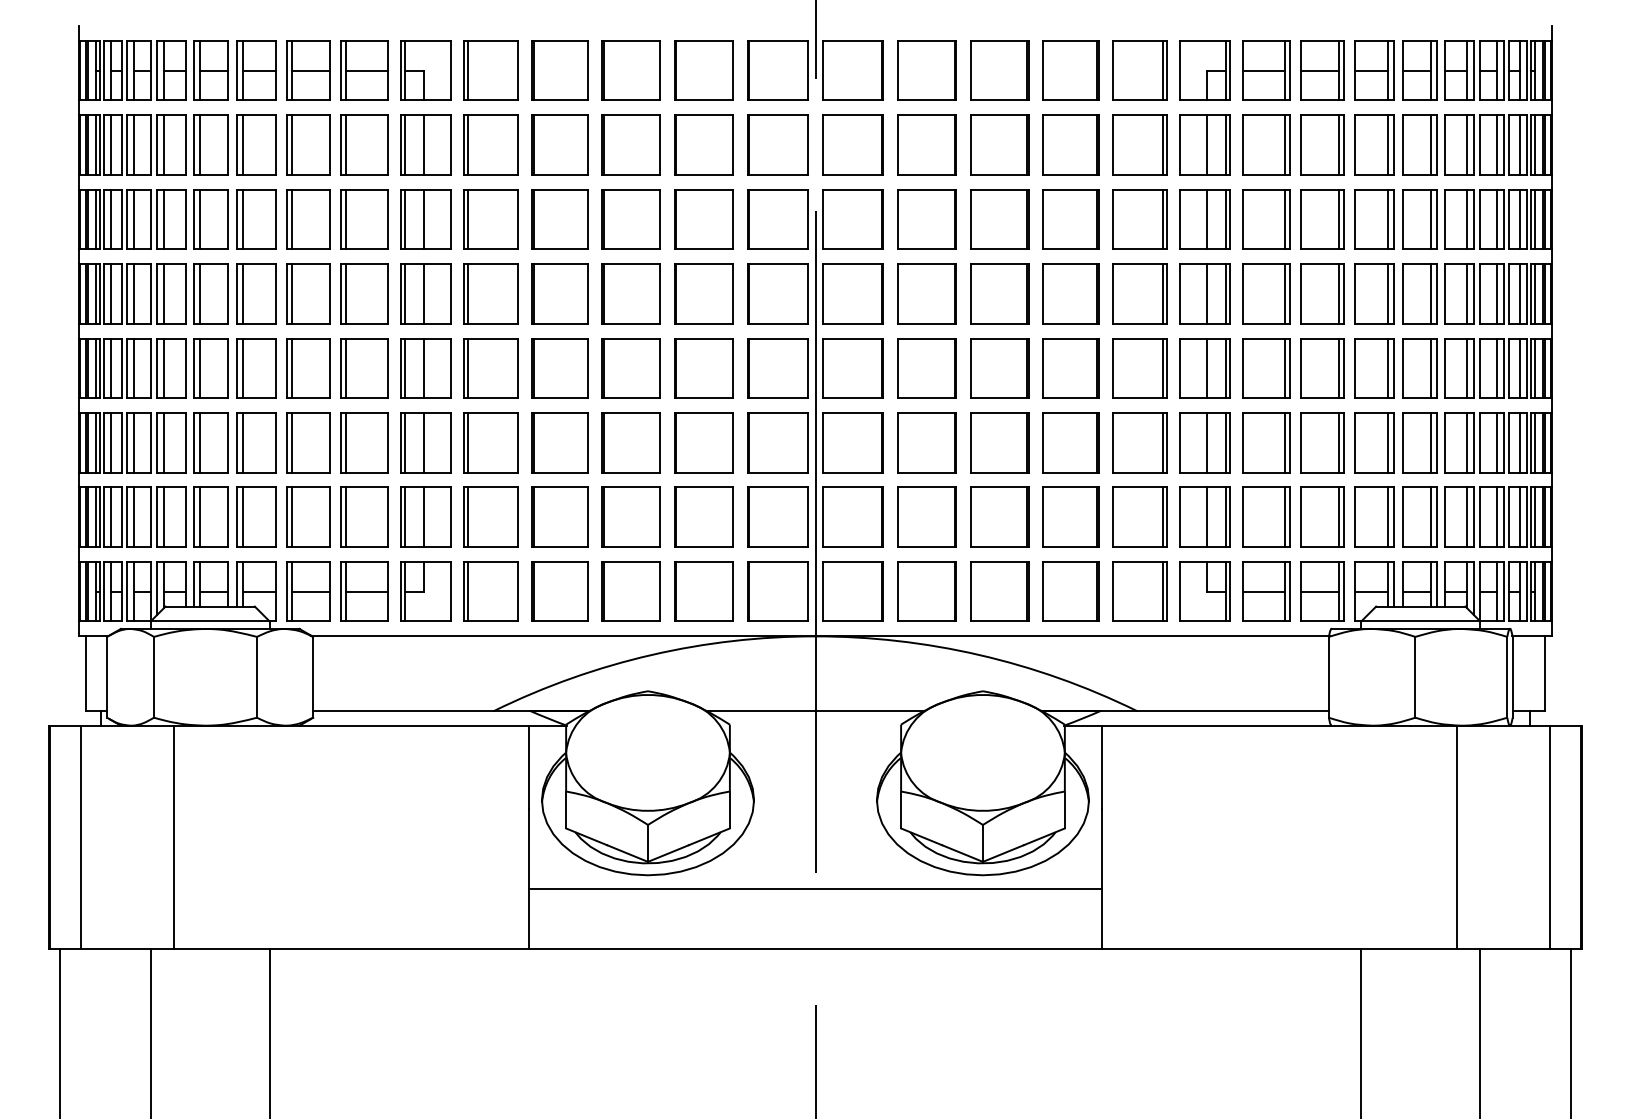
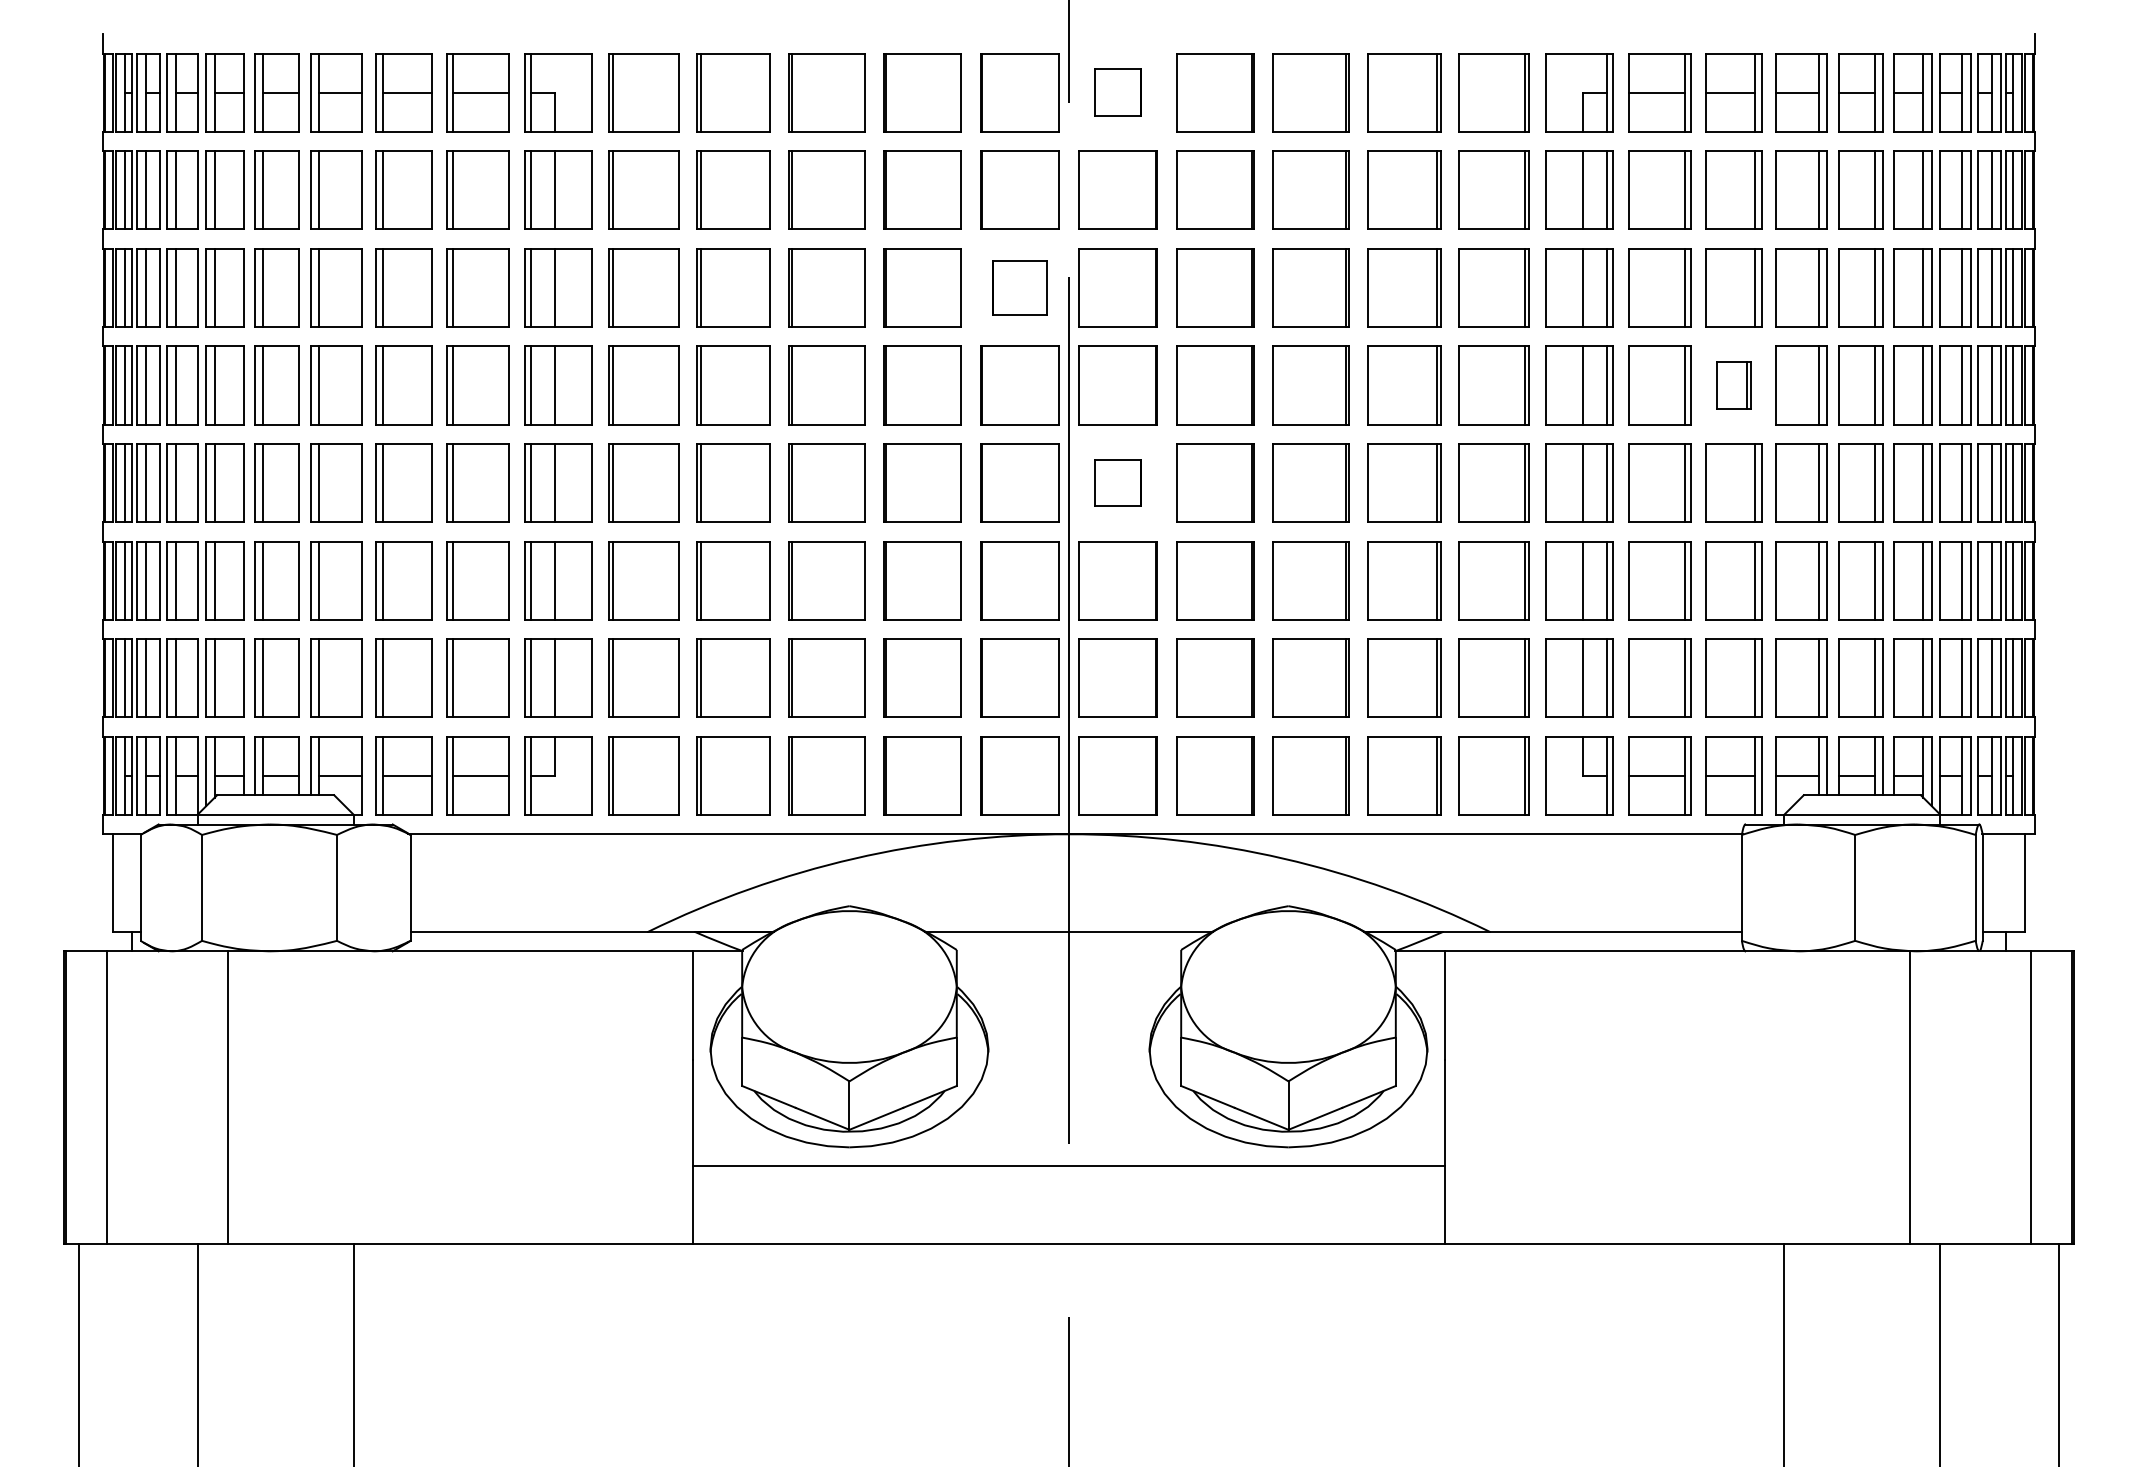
part: (852, 70) -> (1117, 92), size x0.6
part: (777, 219) -> (1019, 287), size x0.7
part: (1322, 293) -> (1733, 385), size x0.6
part: (852, 367) -> (1117, 482), size x0.6

